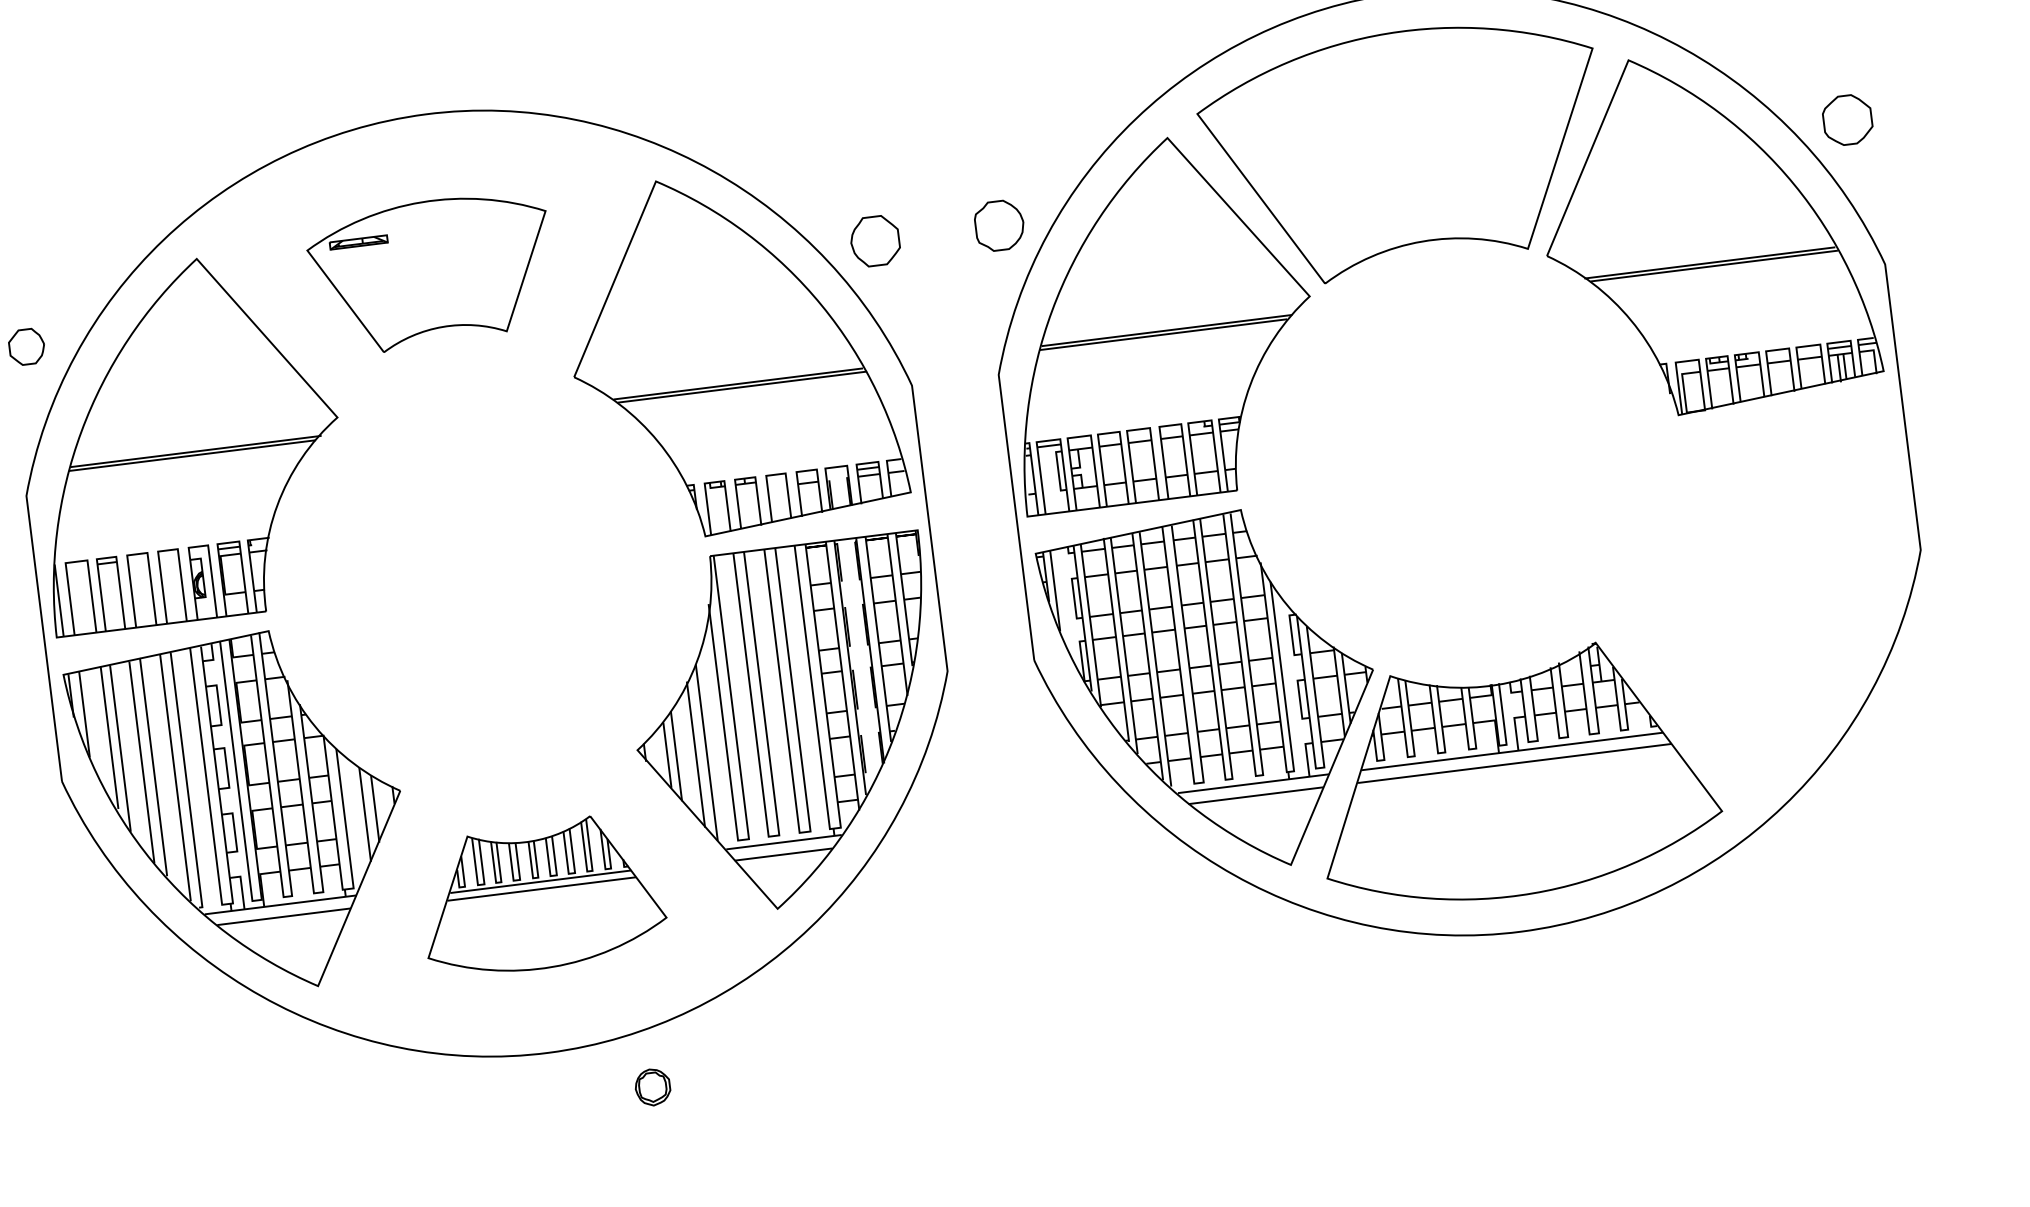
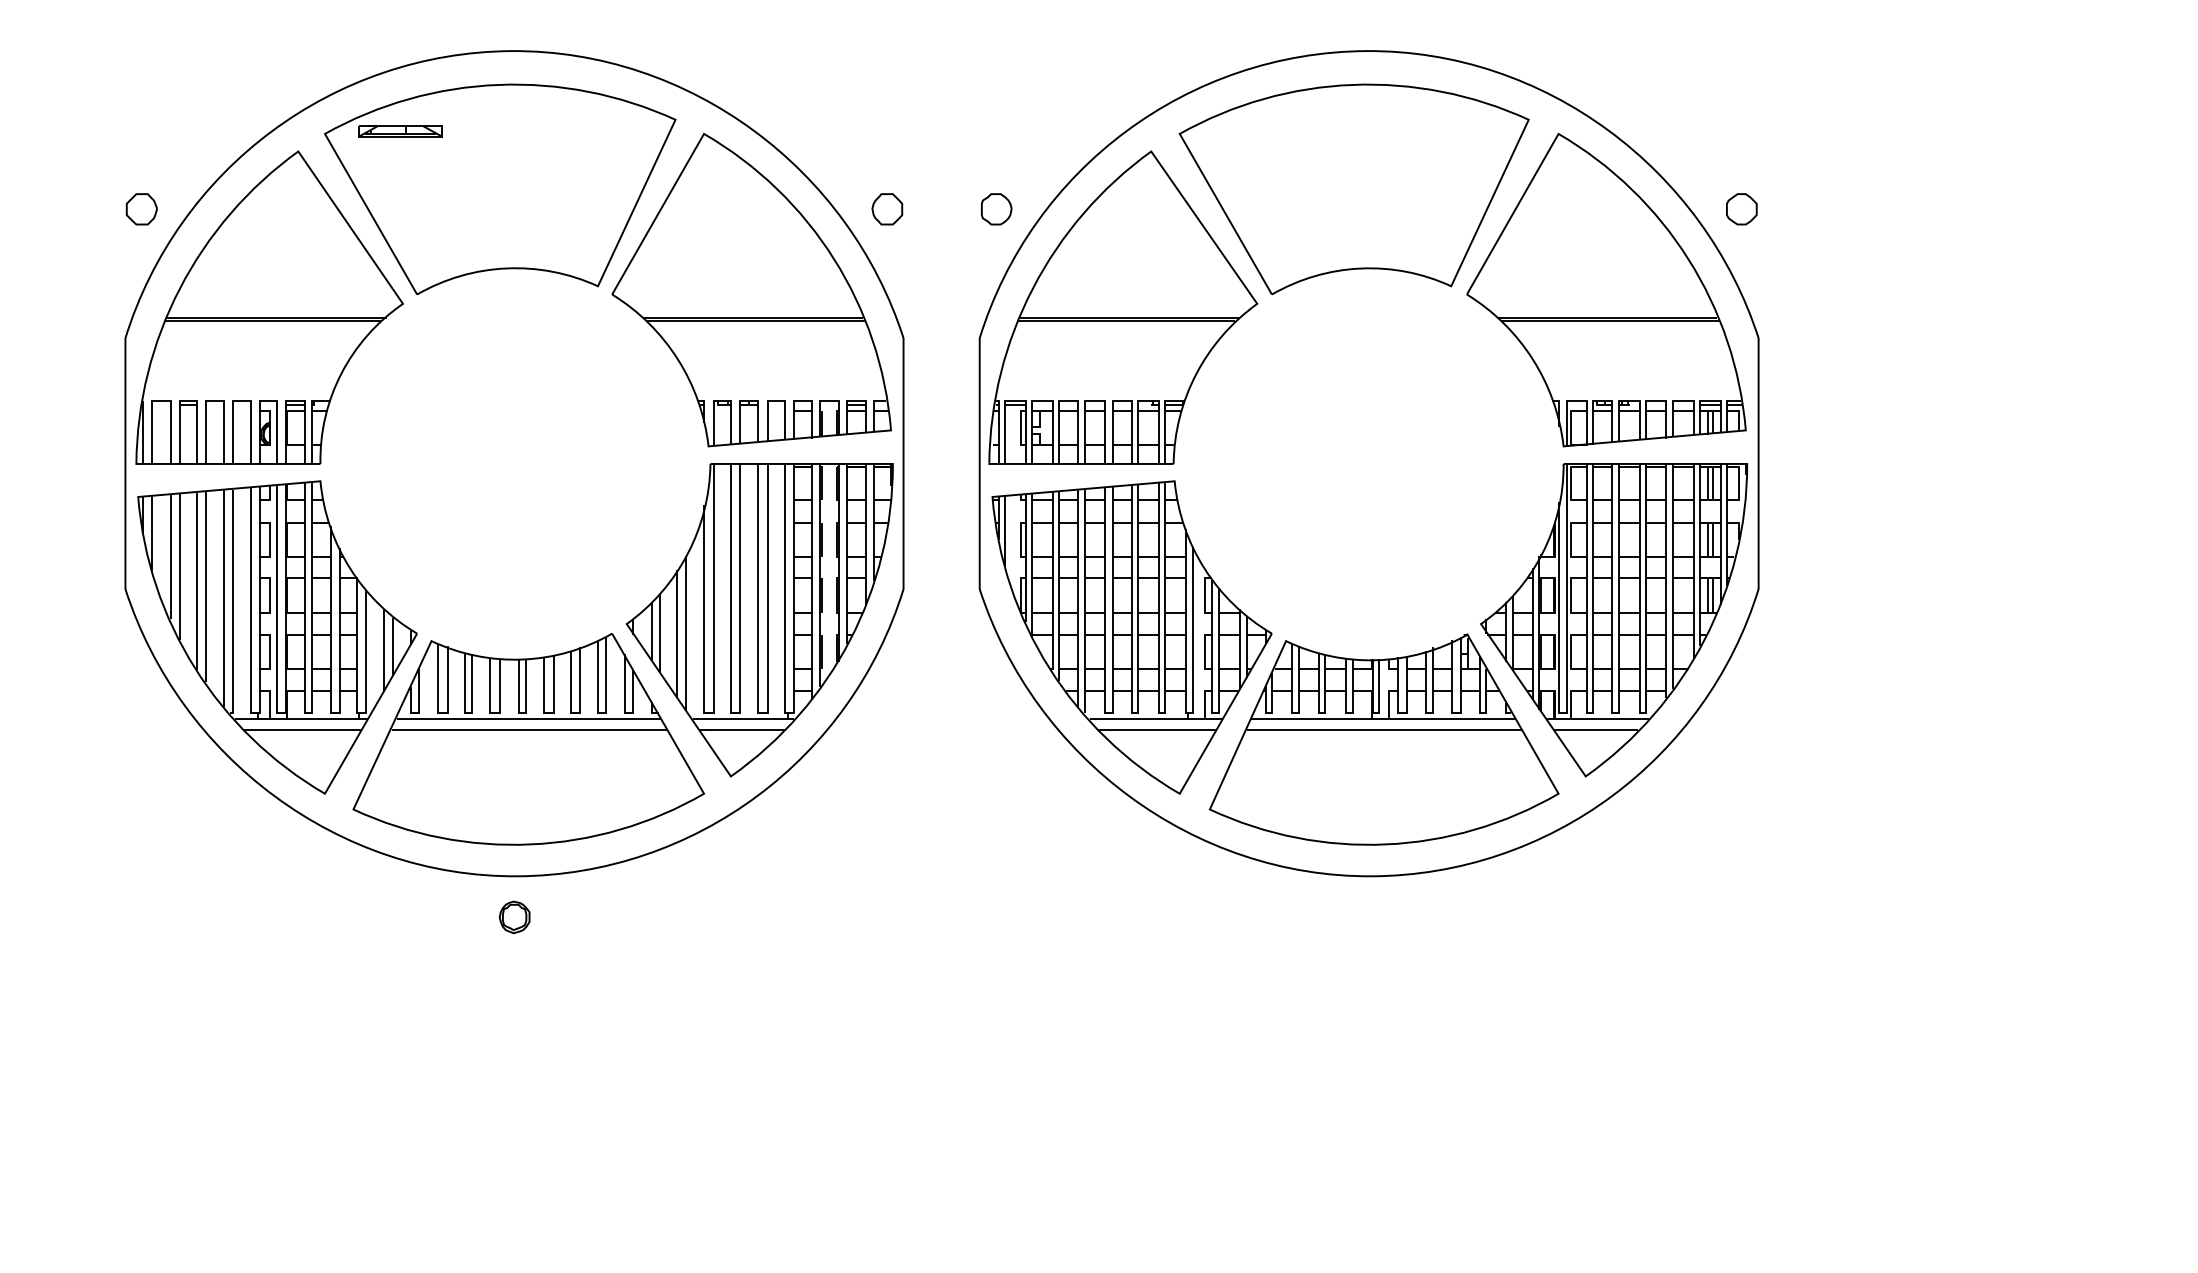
part: (1847, 120) -> (1741, 209), size x0.71
part: (999, 225) -> (996, 209), size x0.71
part: (875, 241) -> (887, 209), size x0.71
part: (431, 273) -> (499, 189), size x1.67
part: (1761, 606) -> (1614, 620), added
part: (542, 895) -> (528, 739), size x1.67
part: (652, 1087) -> (514, 917), moved

